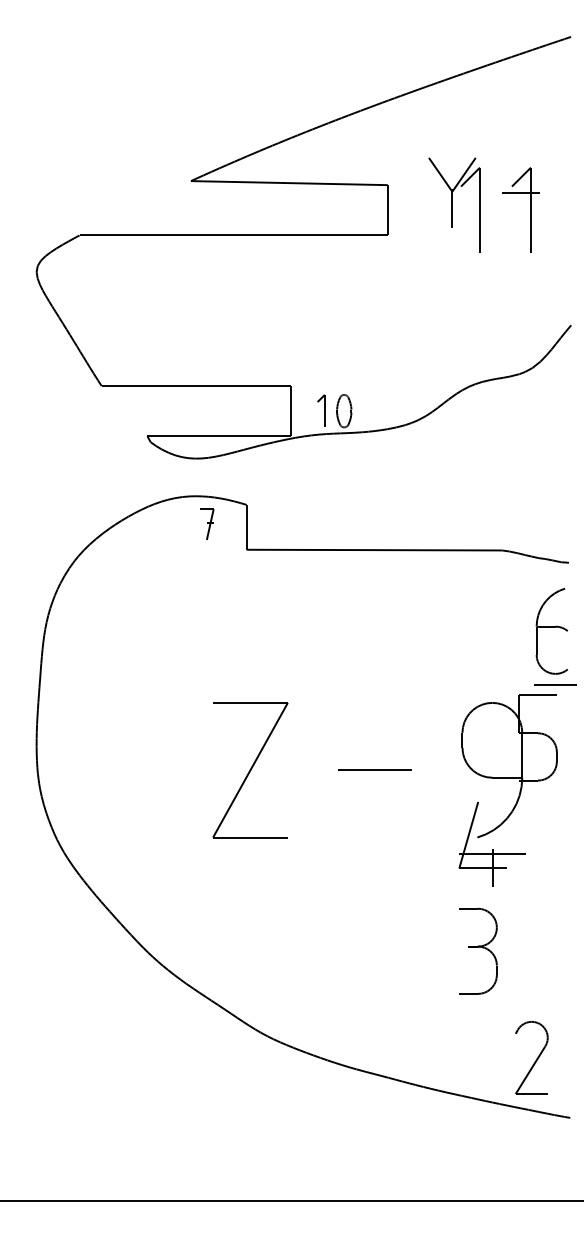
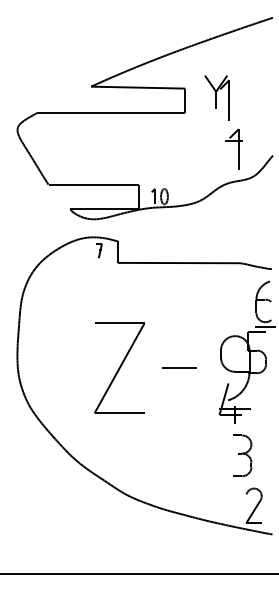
part: (520, 210) -> (233, 149), moved
part: (250, 768) -> (119, 367), size x1.4
part: (478, 950) -> (242, 455), moved

